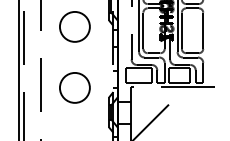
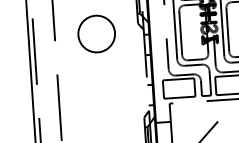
circle: (74, 87) -> (101, 108), removed

